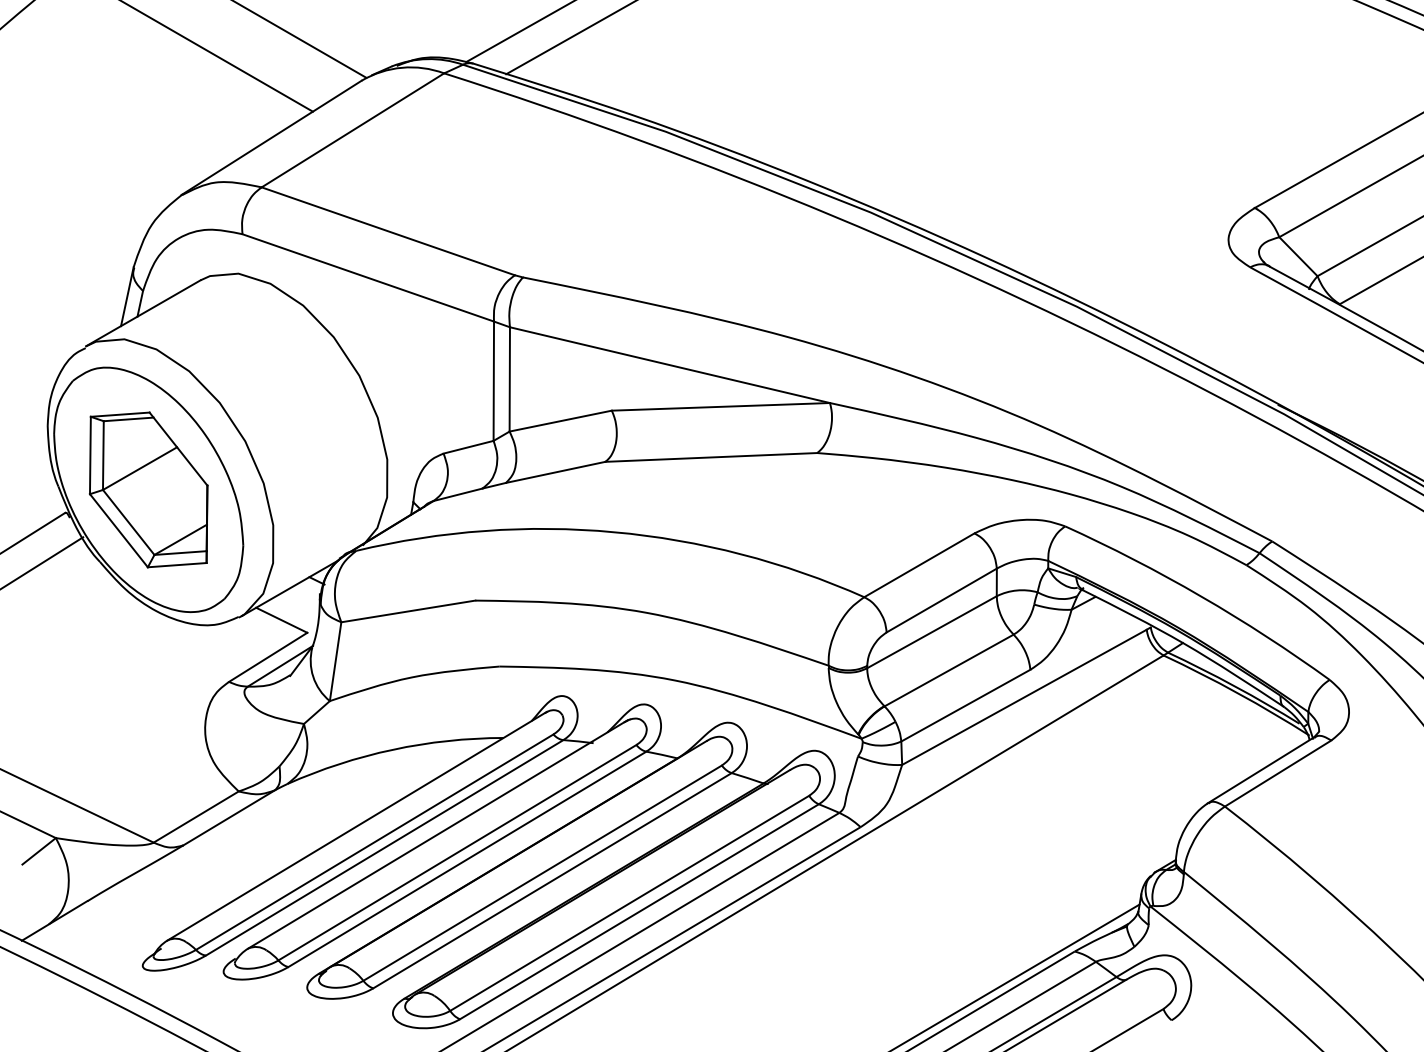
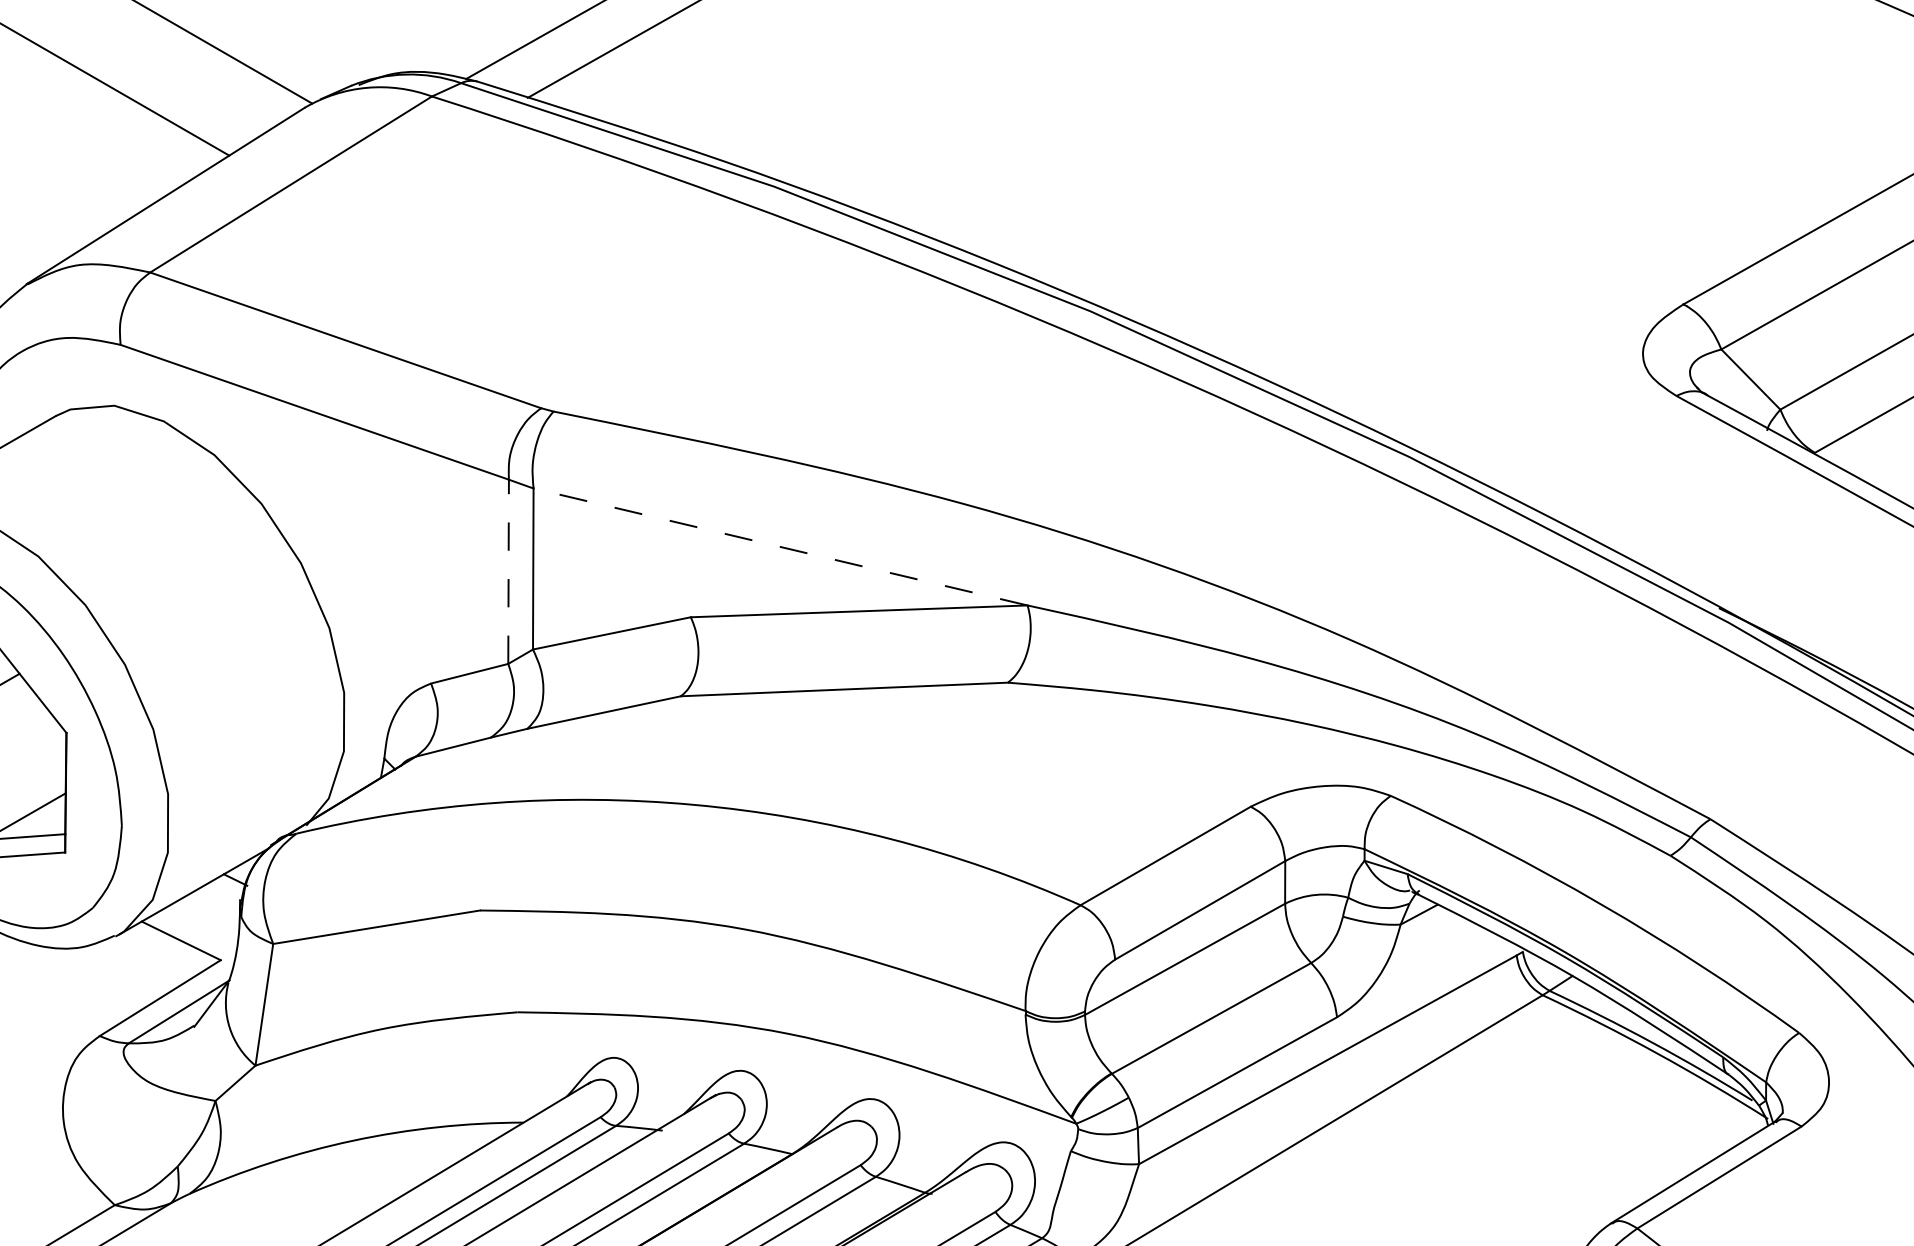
line: (669, 365) -> (779, 547), solid -> dashed
line: (493, 381) -> (508, 572), solid -> dashed

